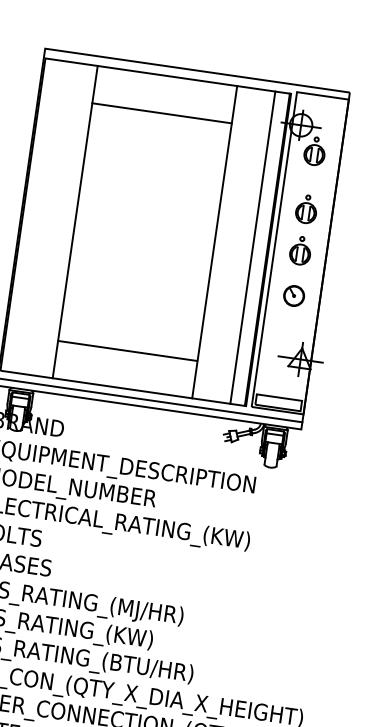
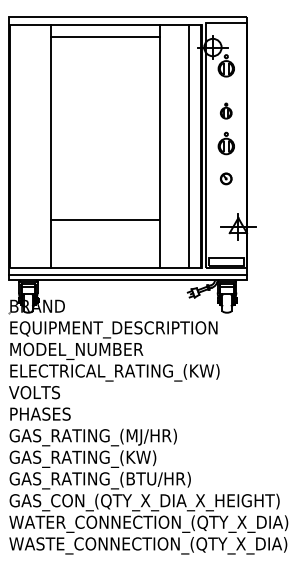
line: (161, 112) -> (104, 36), moved
part: (305, 208) -> (225, 110), size x0.7
part: (293, 295) -> (225, 178), size x0.7
line: (128, 351) -> (105, 220), moved

